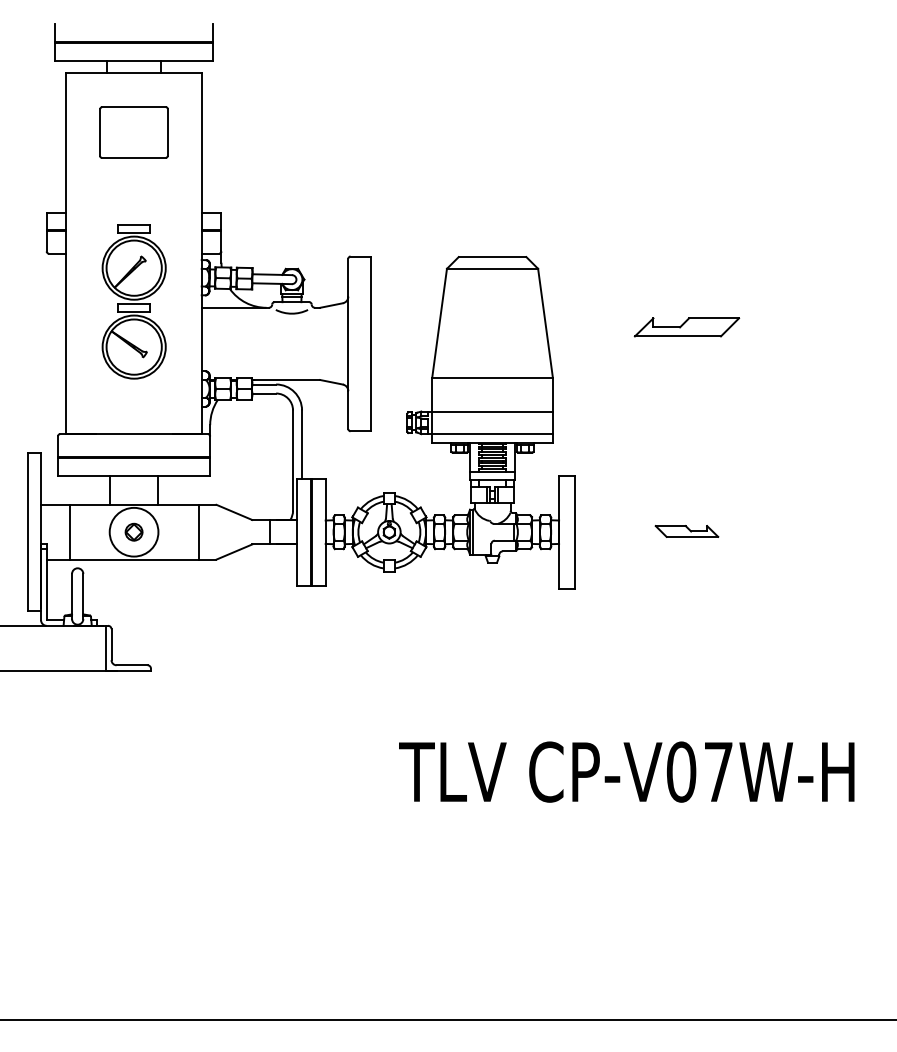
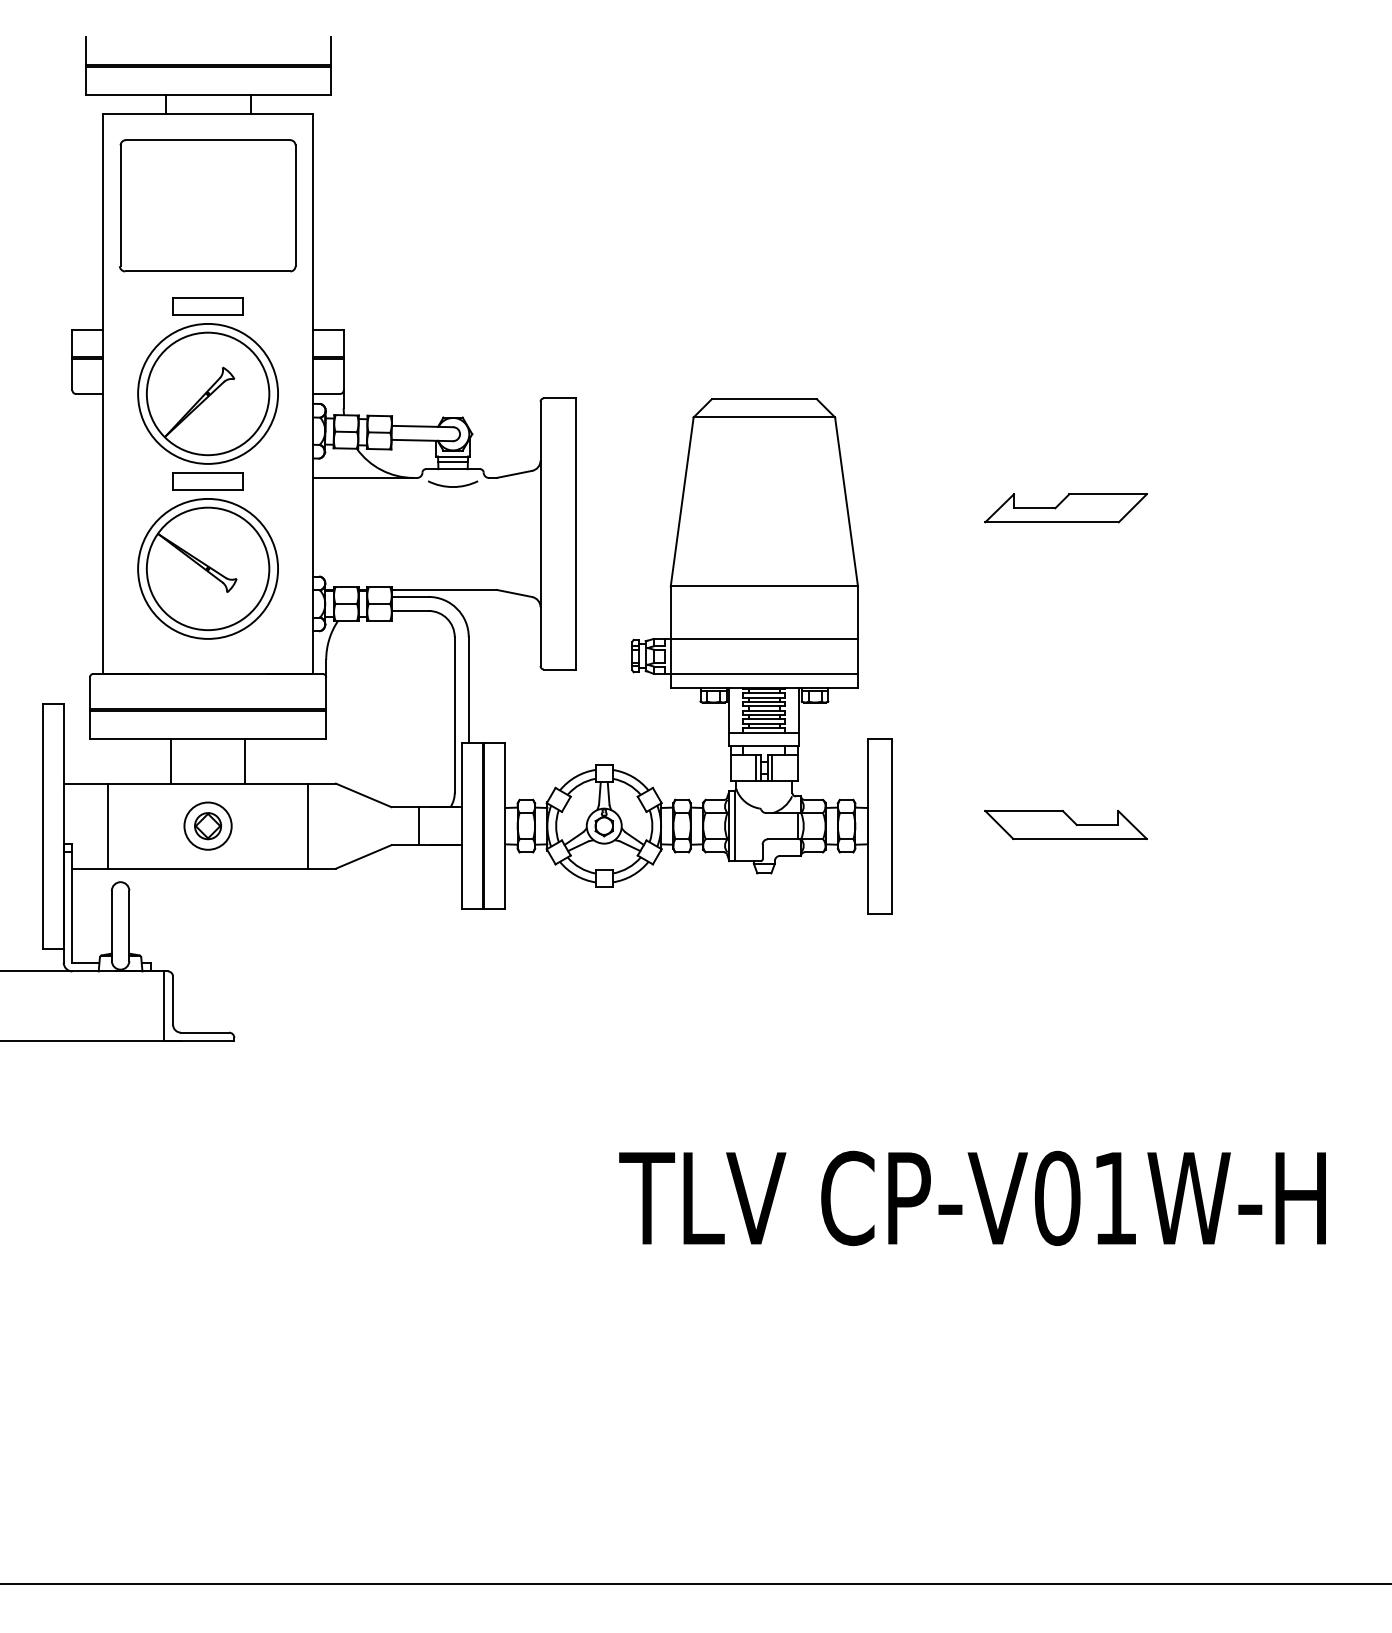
part: (133, 132) -> (207, 205), size x1.67
part: (134, 301) -> (208, 468), size x1.43
part: (686, 531) -> (1065, 825), size x1.67
circle: (133, 532) -> (207, 826), size x0.62
text: (718, 771) -> (1114, 1197), CP-V07W-H -> CP-V01W-H

